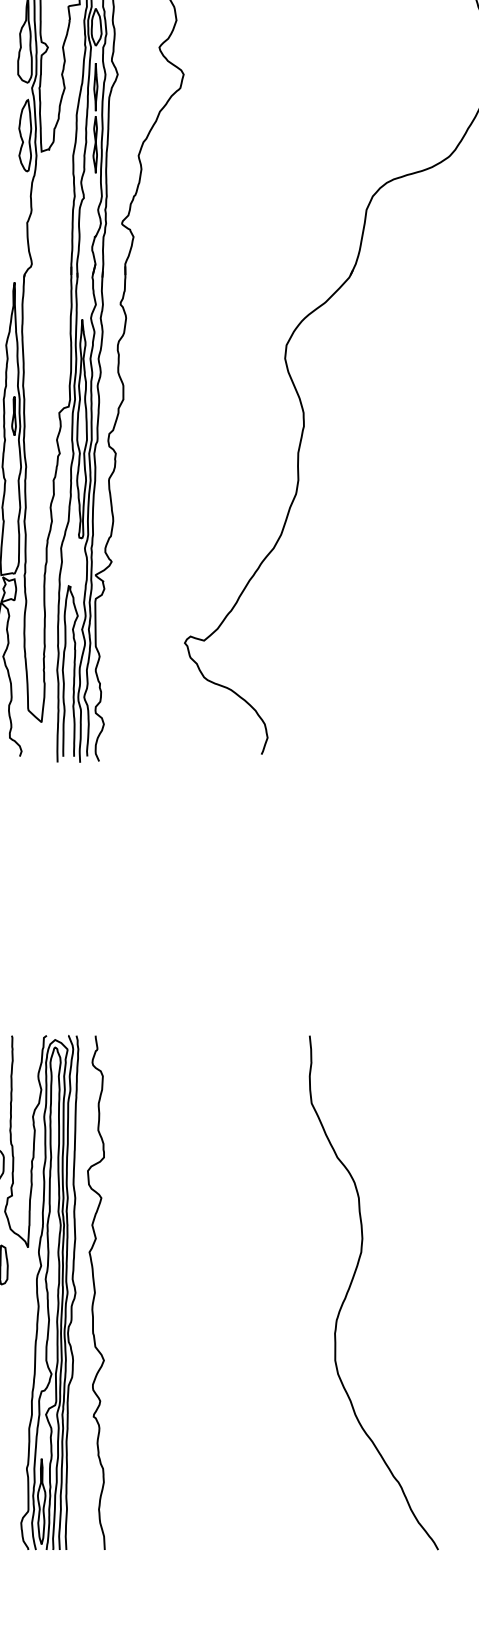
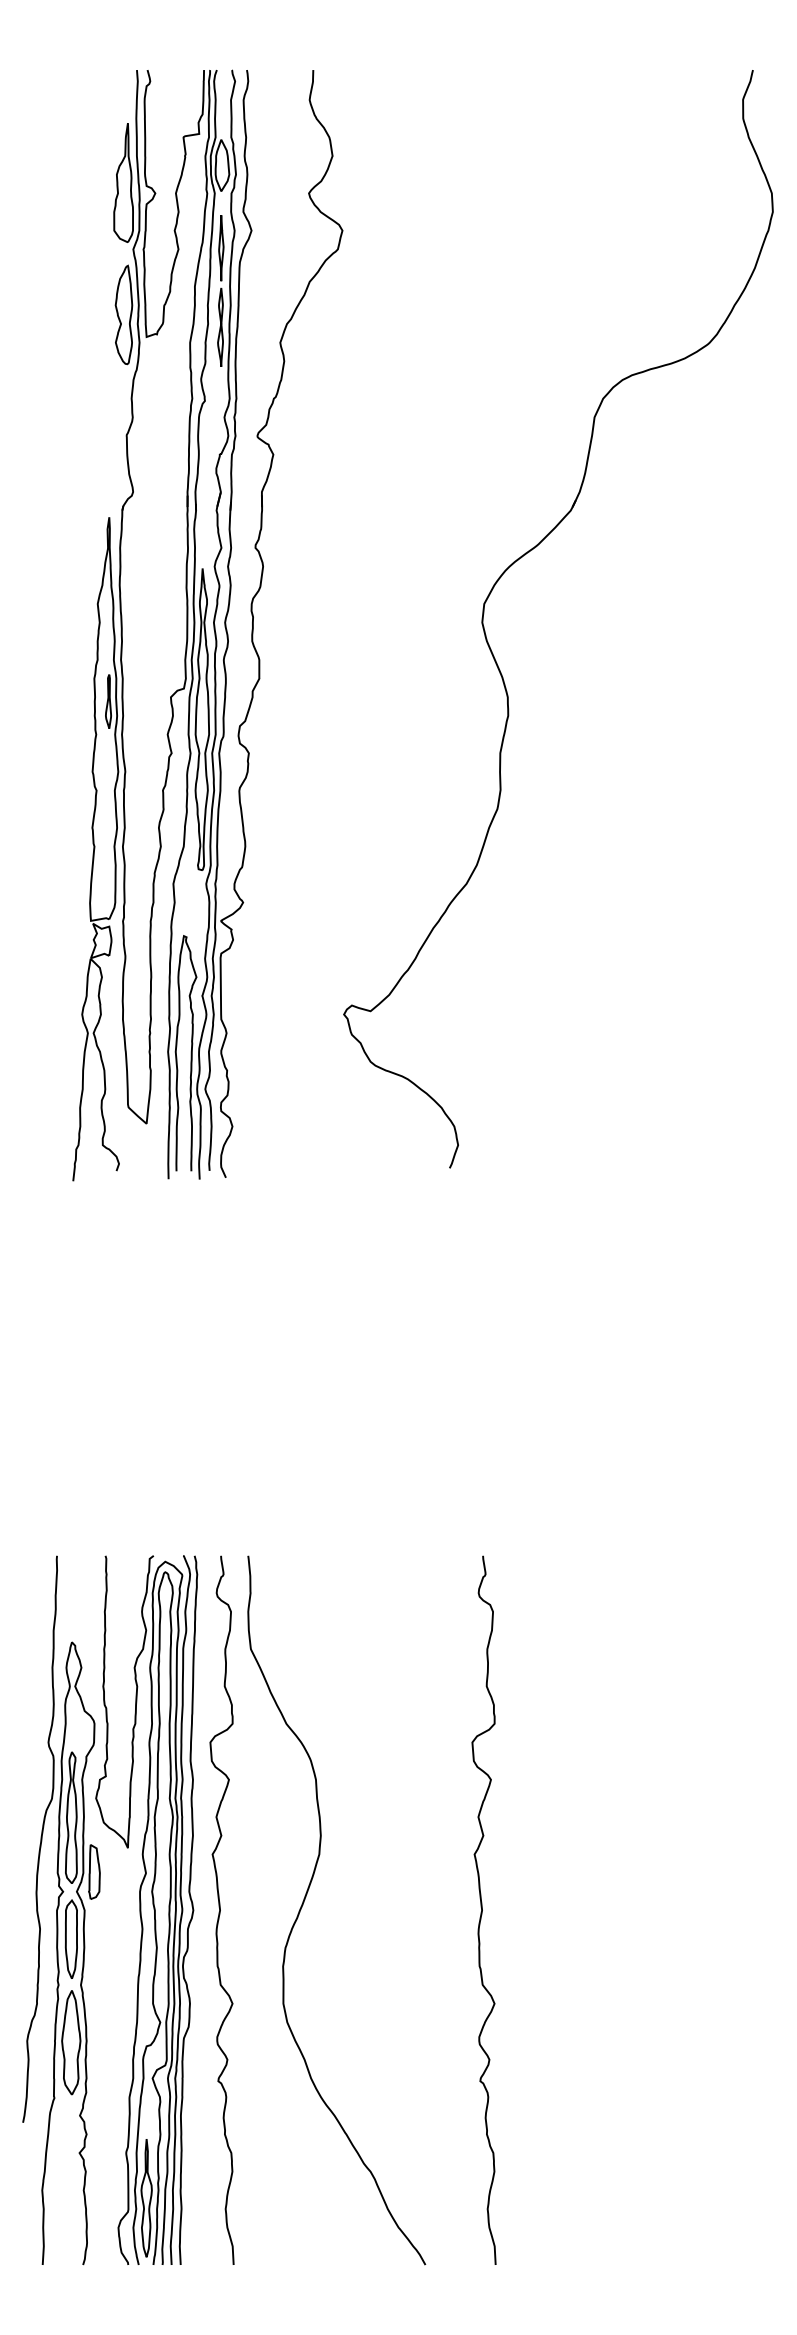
curve: (352, 1283) -> (306, 1897), moved
curve: (285, 1292) -> (482, 1909), added

